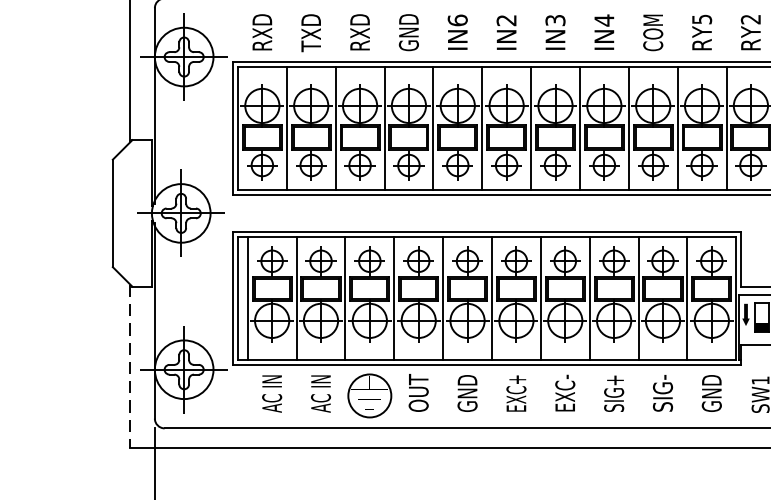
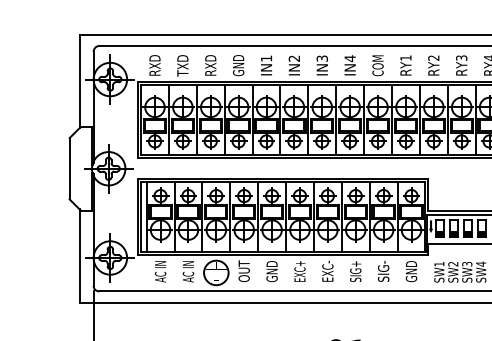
text: (701, 18) -> (405, 57), RY5 -> RY1
text: (457, 20) -> (266, 58), IN6 -> IN1
line: (130, 367) -> (79, 256), dashed -> solid

